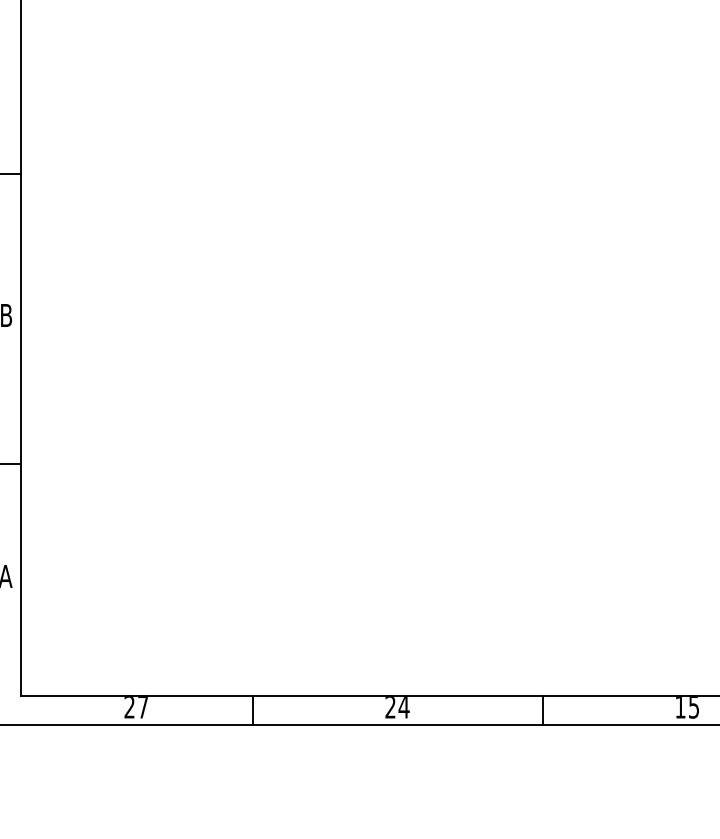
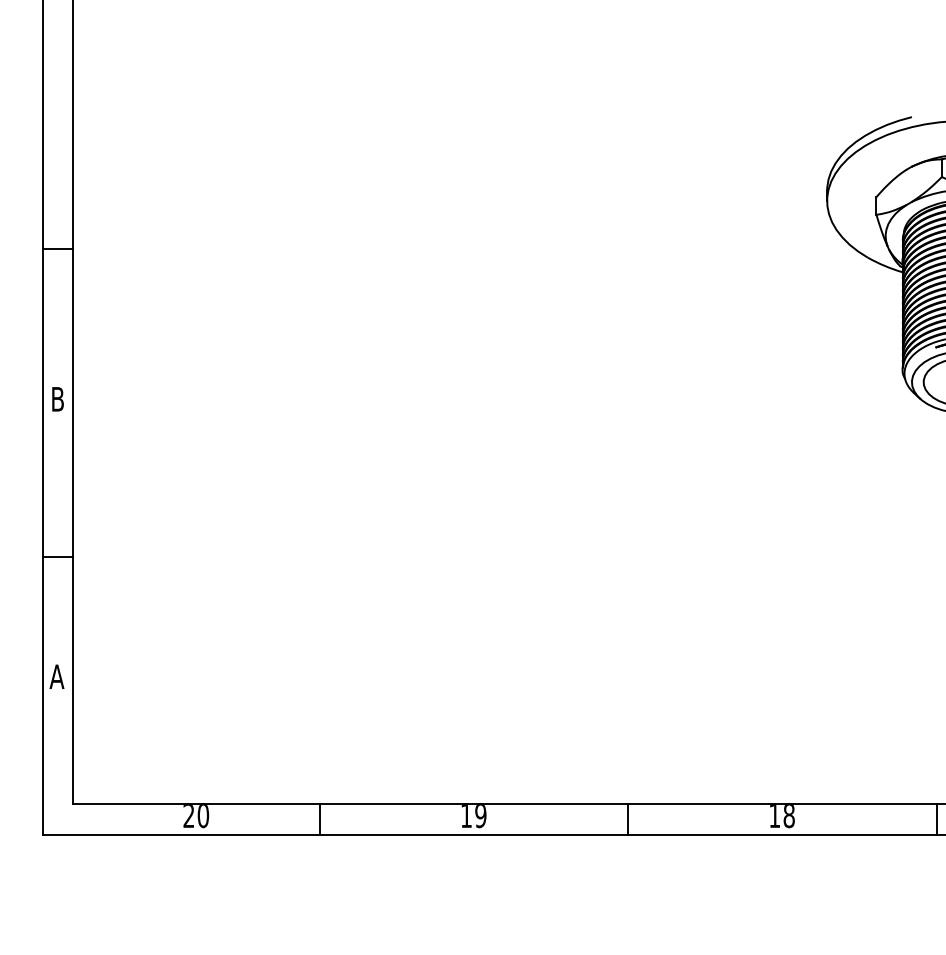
text: (143, 707) -> (203, 816), 27 -> 20
text: (397, 707) -> (473, 816), 24 -> 19
text: (693, 707) -> (788, 816), 15 -> 18

